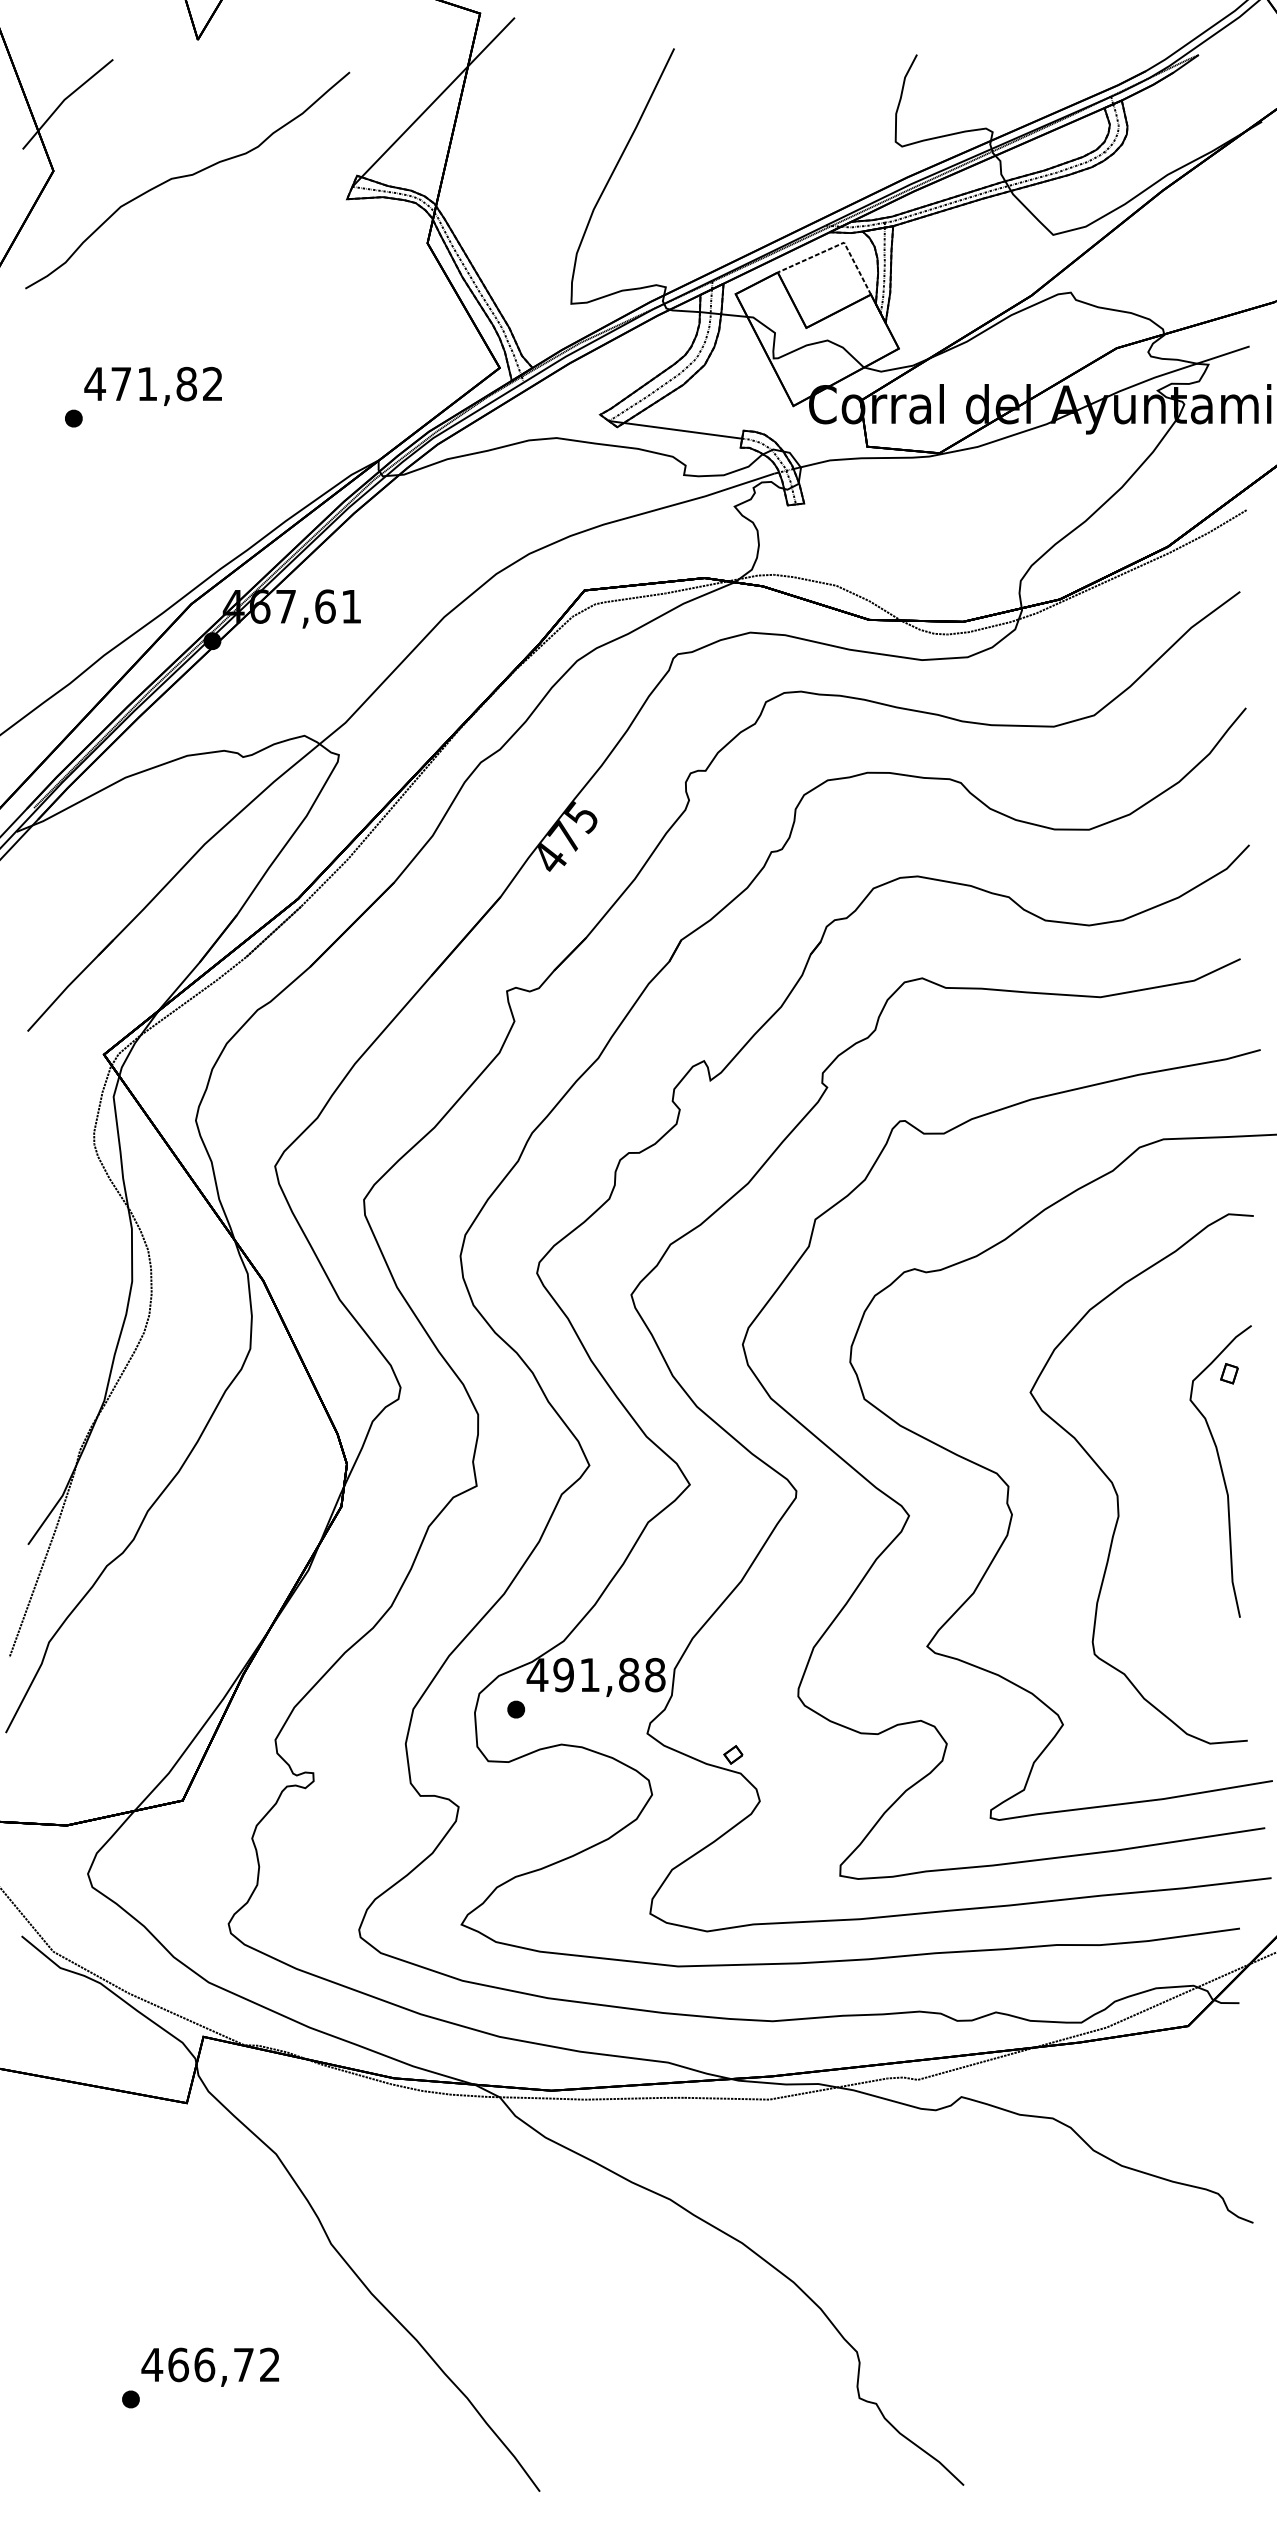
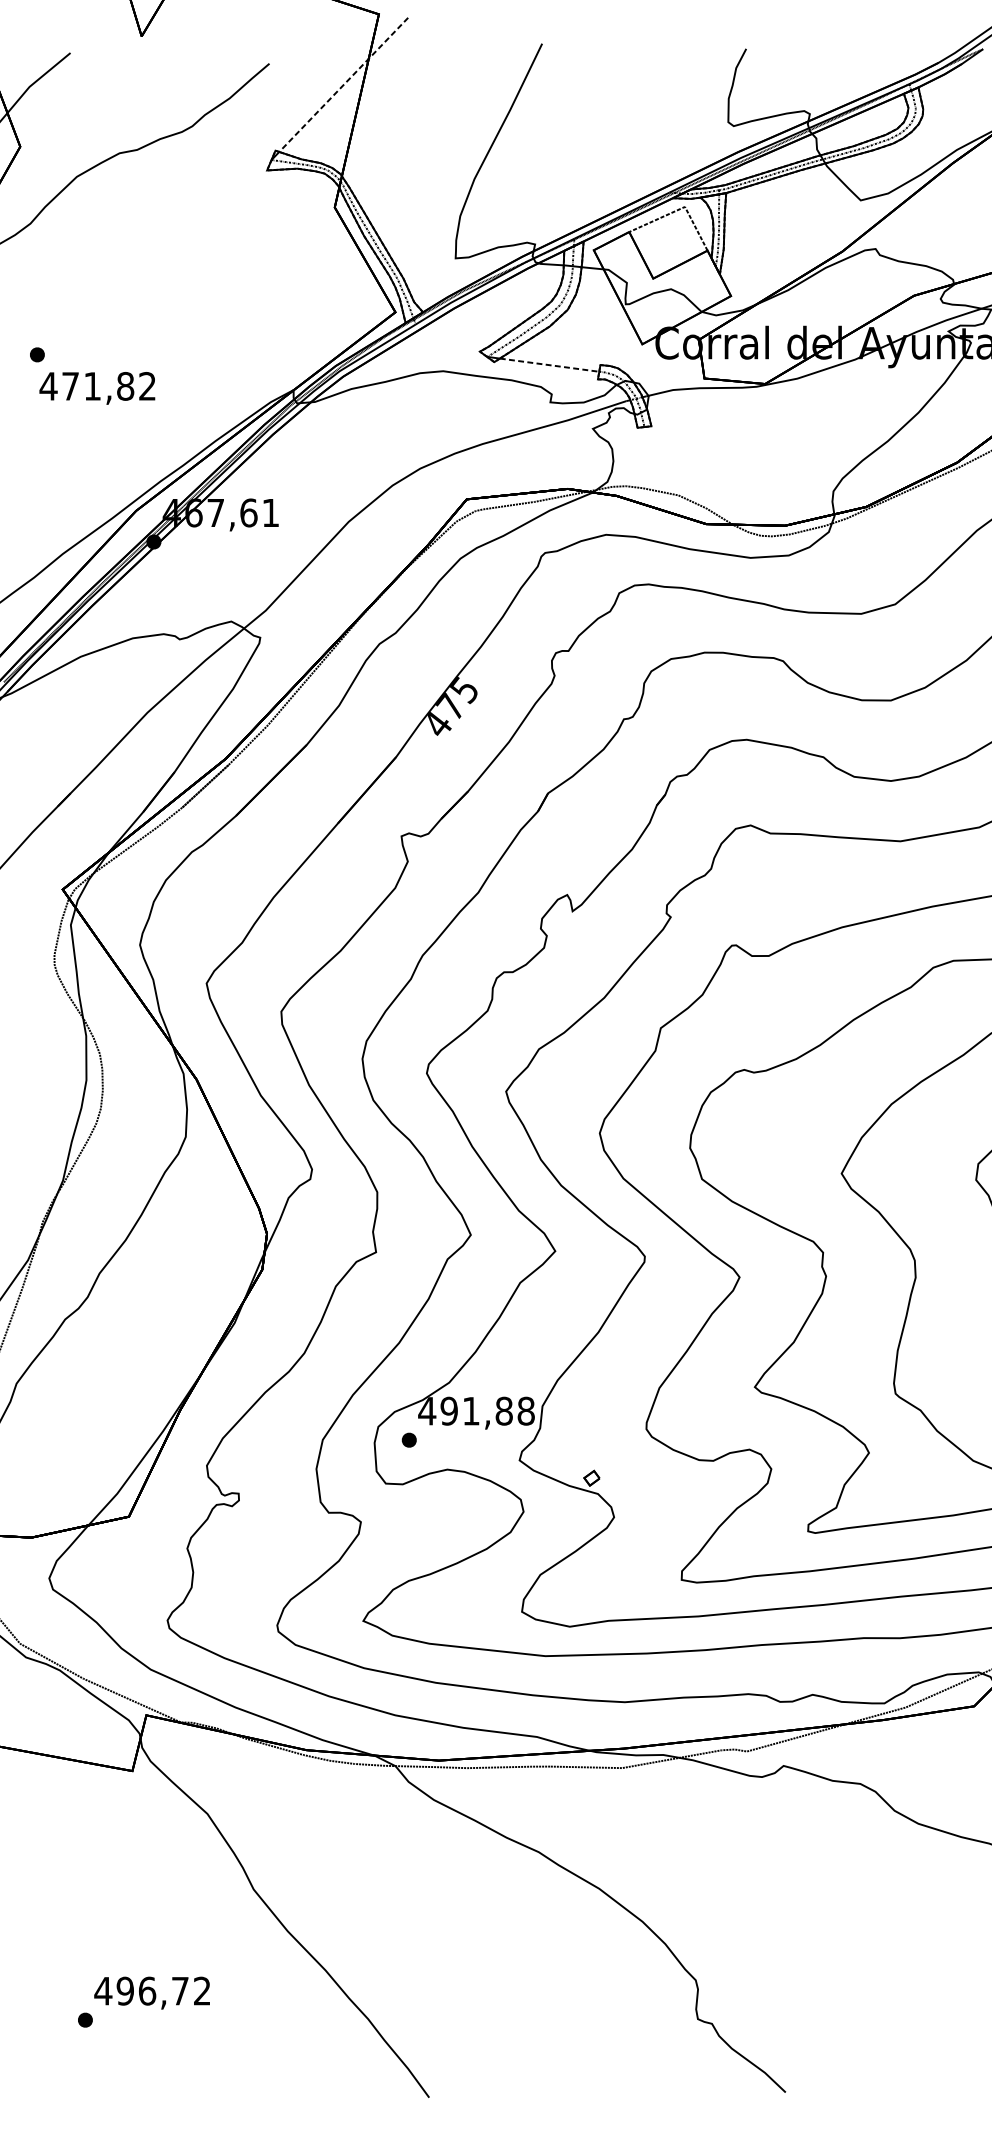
line: (438, 97) -> (343, 84), solid -> dashed
text: (152, 385) -> (96, 387), moved
line: (683, 430) -> (549, 364), solid -> dashed
text: (178, 2364) -> (125, 1990), 466,72 -> 496,72

